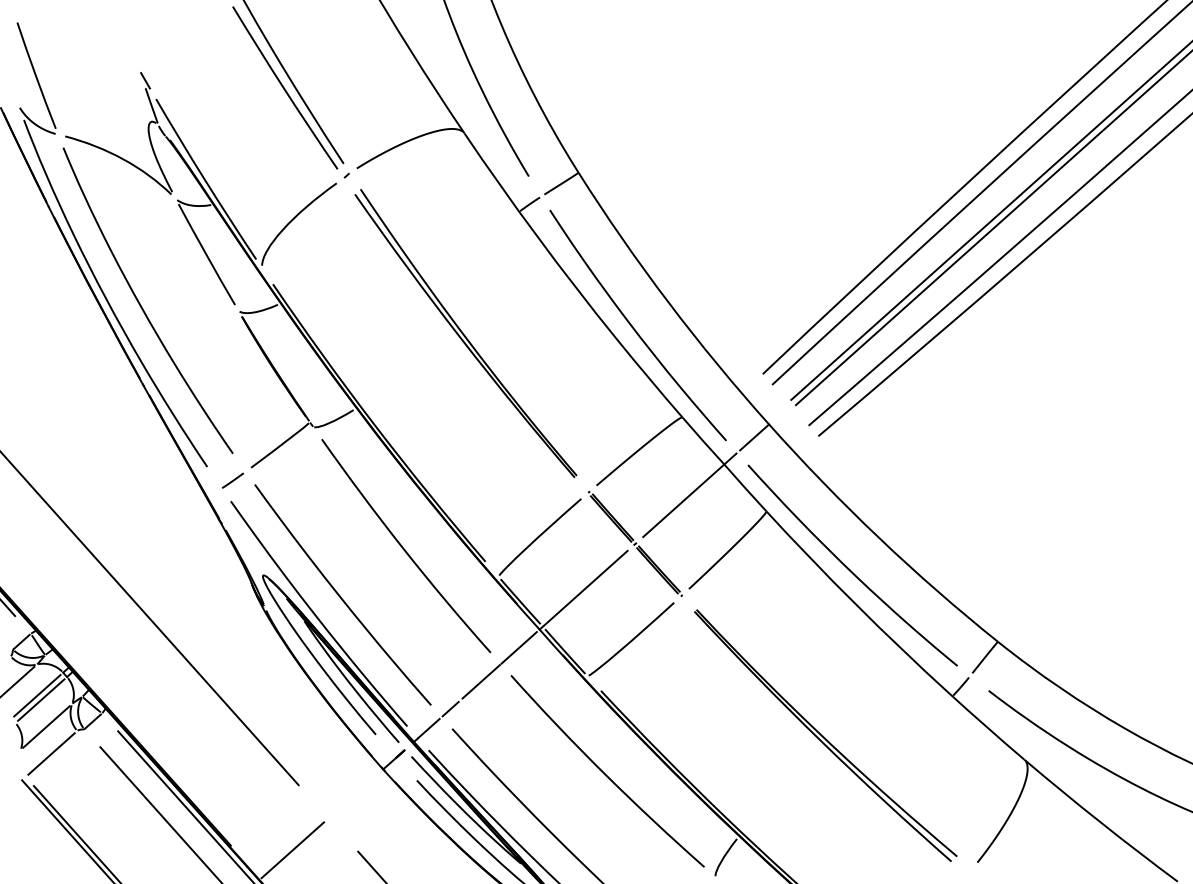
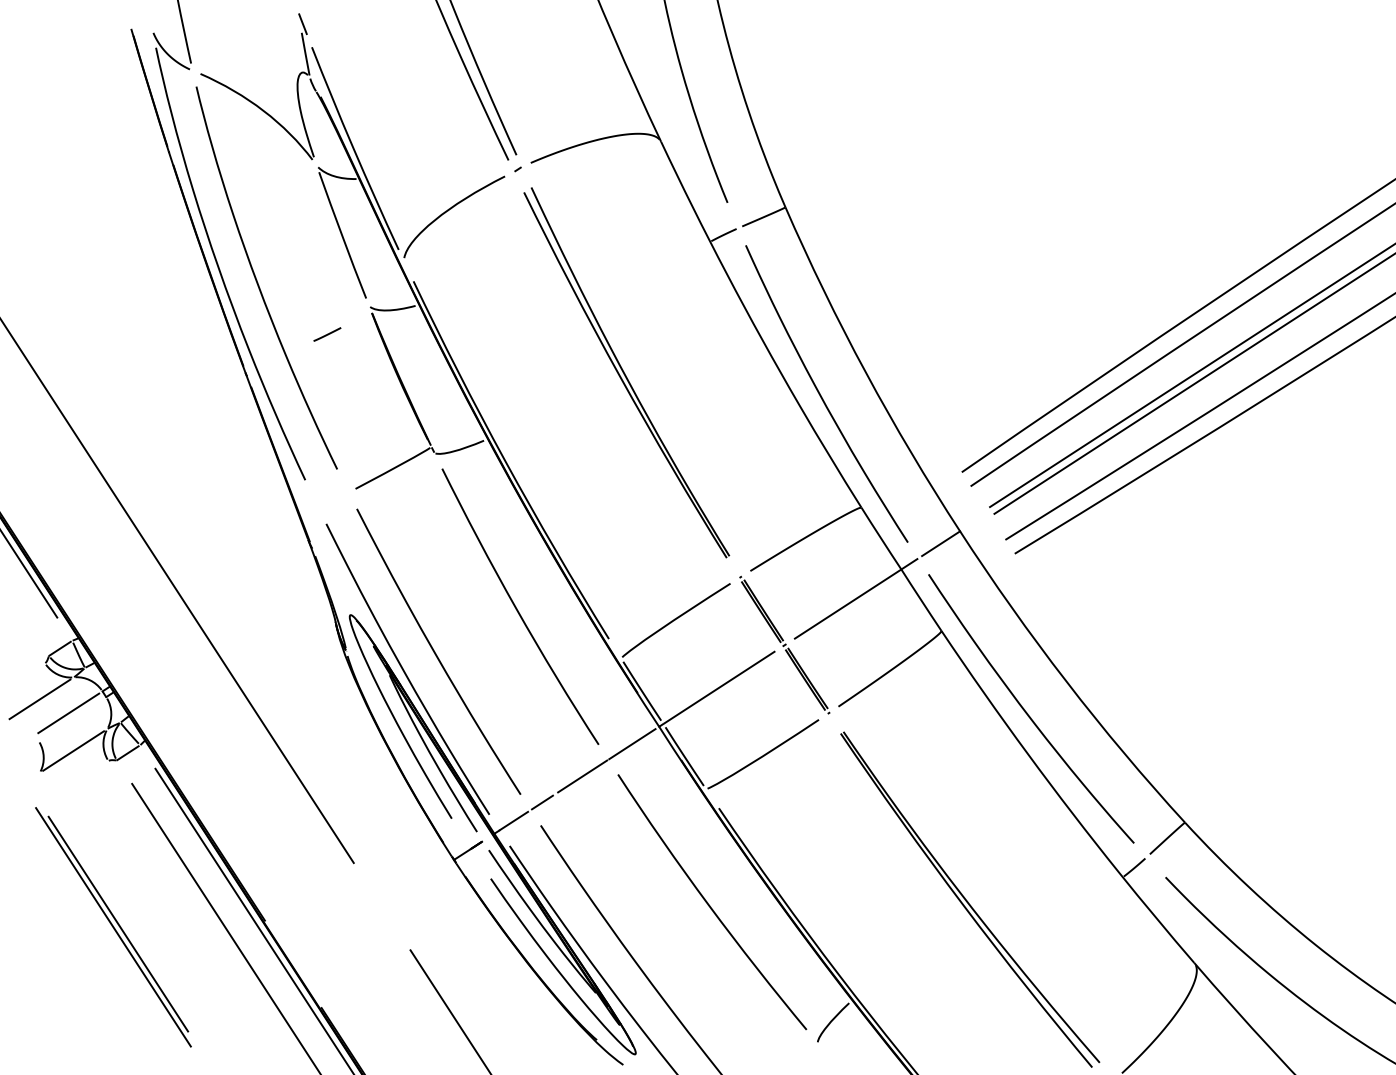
line: (233, 480) -> (327, 334), moved
line: (41, 699) -> (72, 718), removed
line: (51, 753) -> (74, 782), removed
line: (292, 849) -> (335, 936), removed

